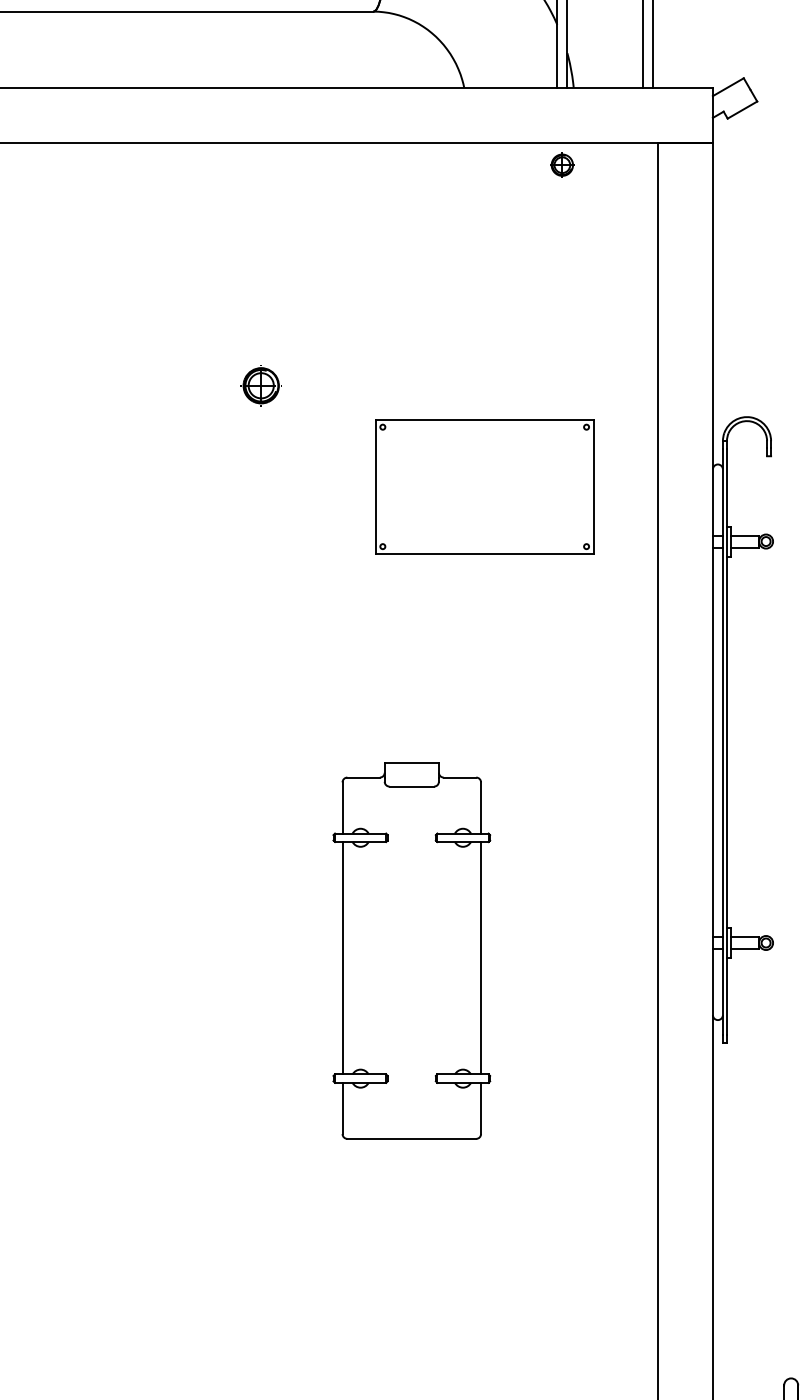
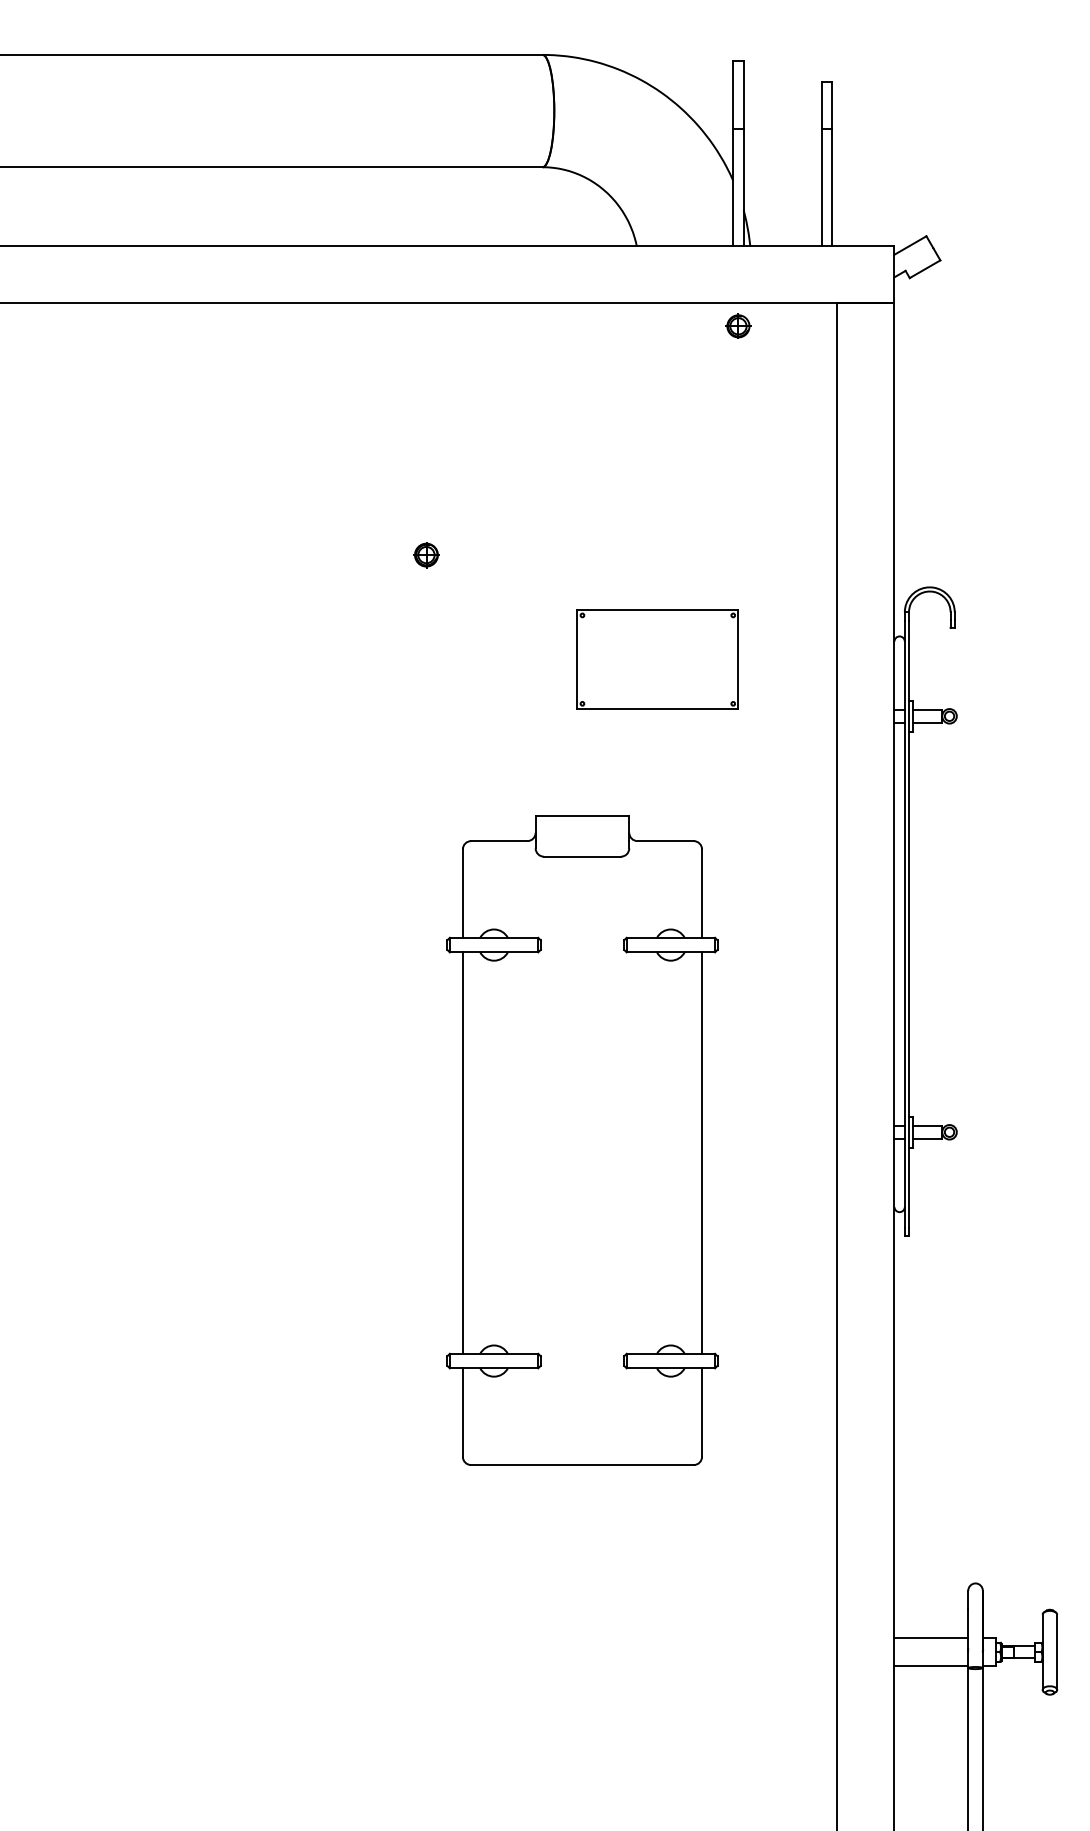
part: (261, 386) -> (426, 555), size x0.62
part: (484, 486) -> (657, 659), size x0.71
part: (411, 950) -> (582, 1140), size x1.67

